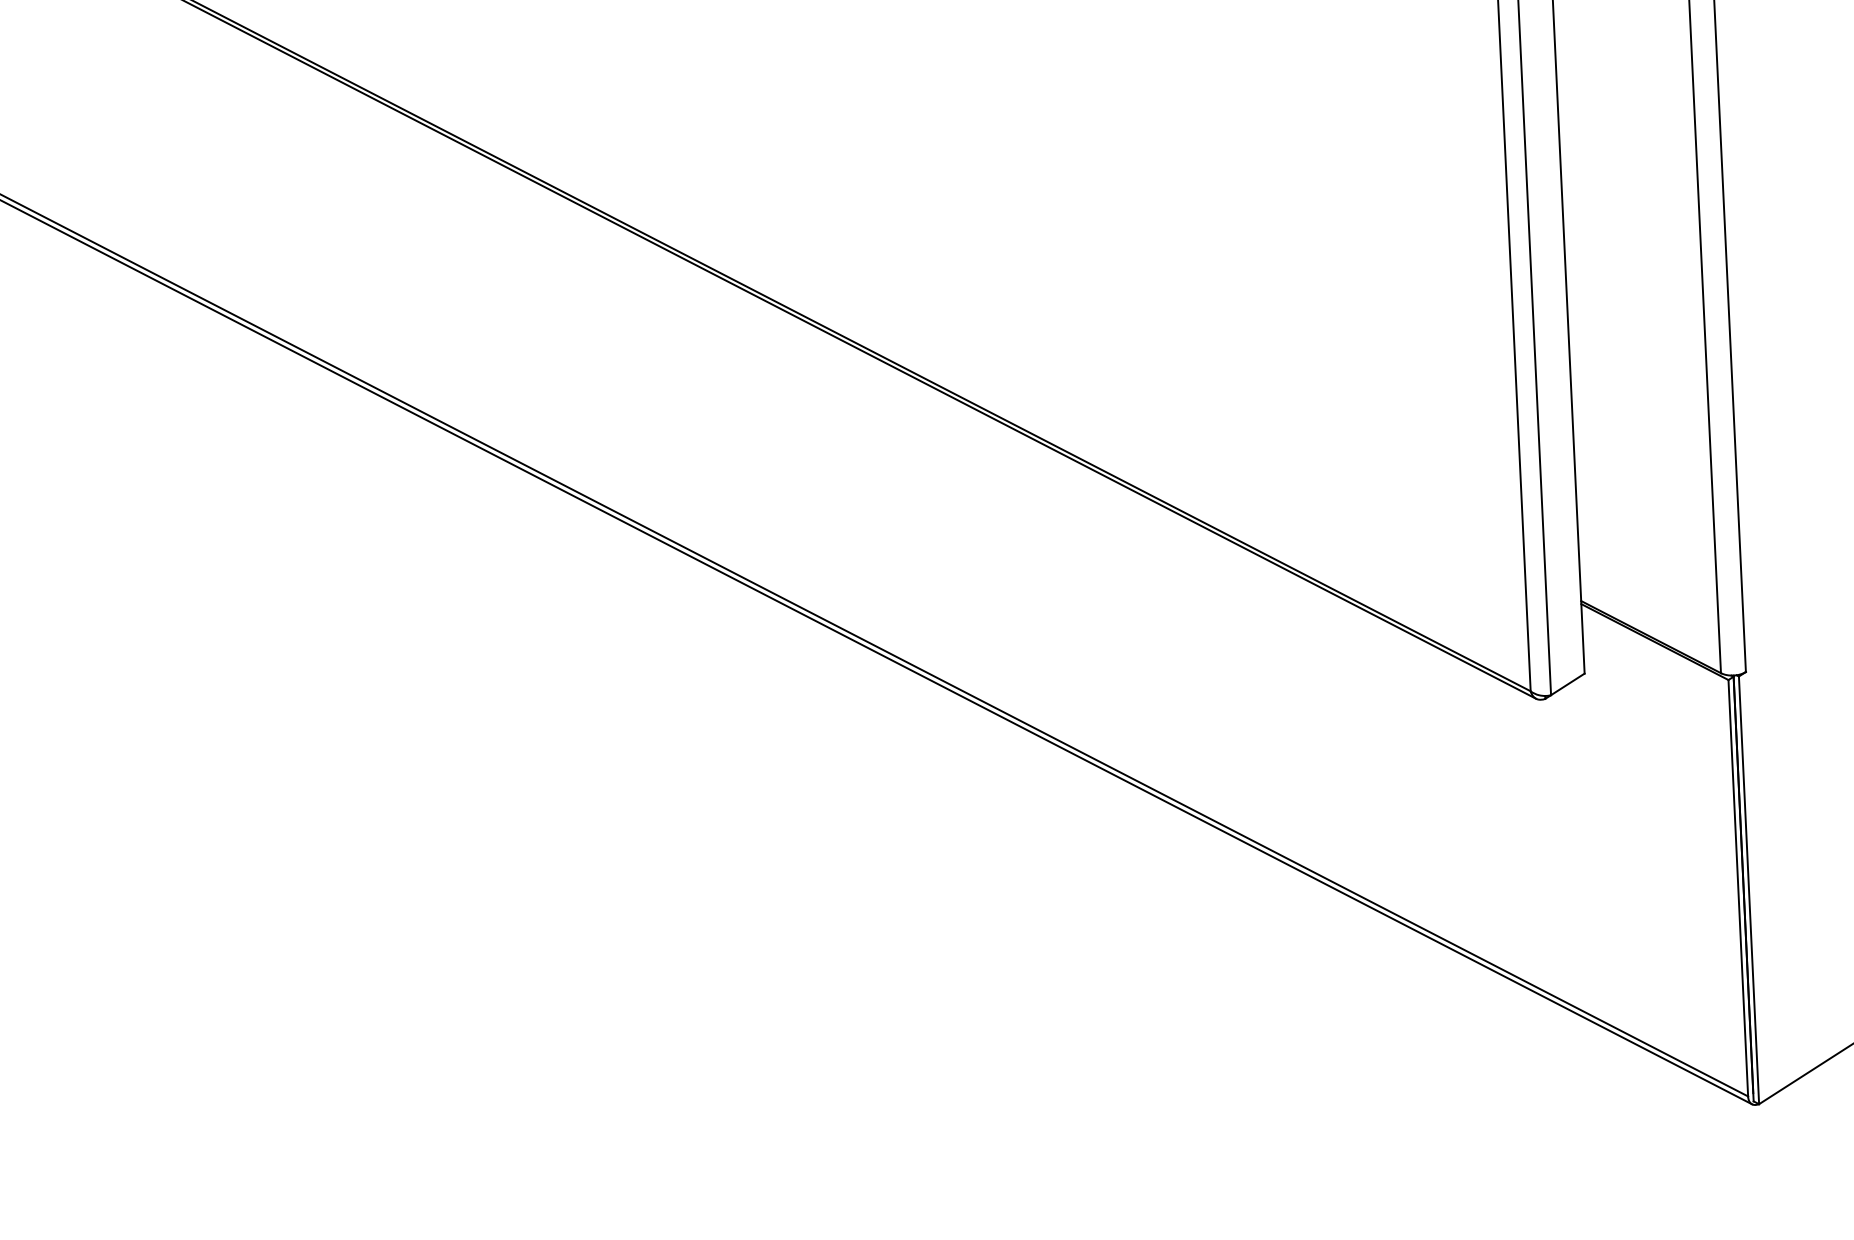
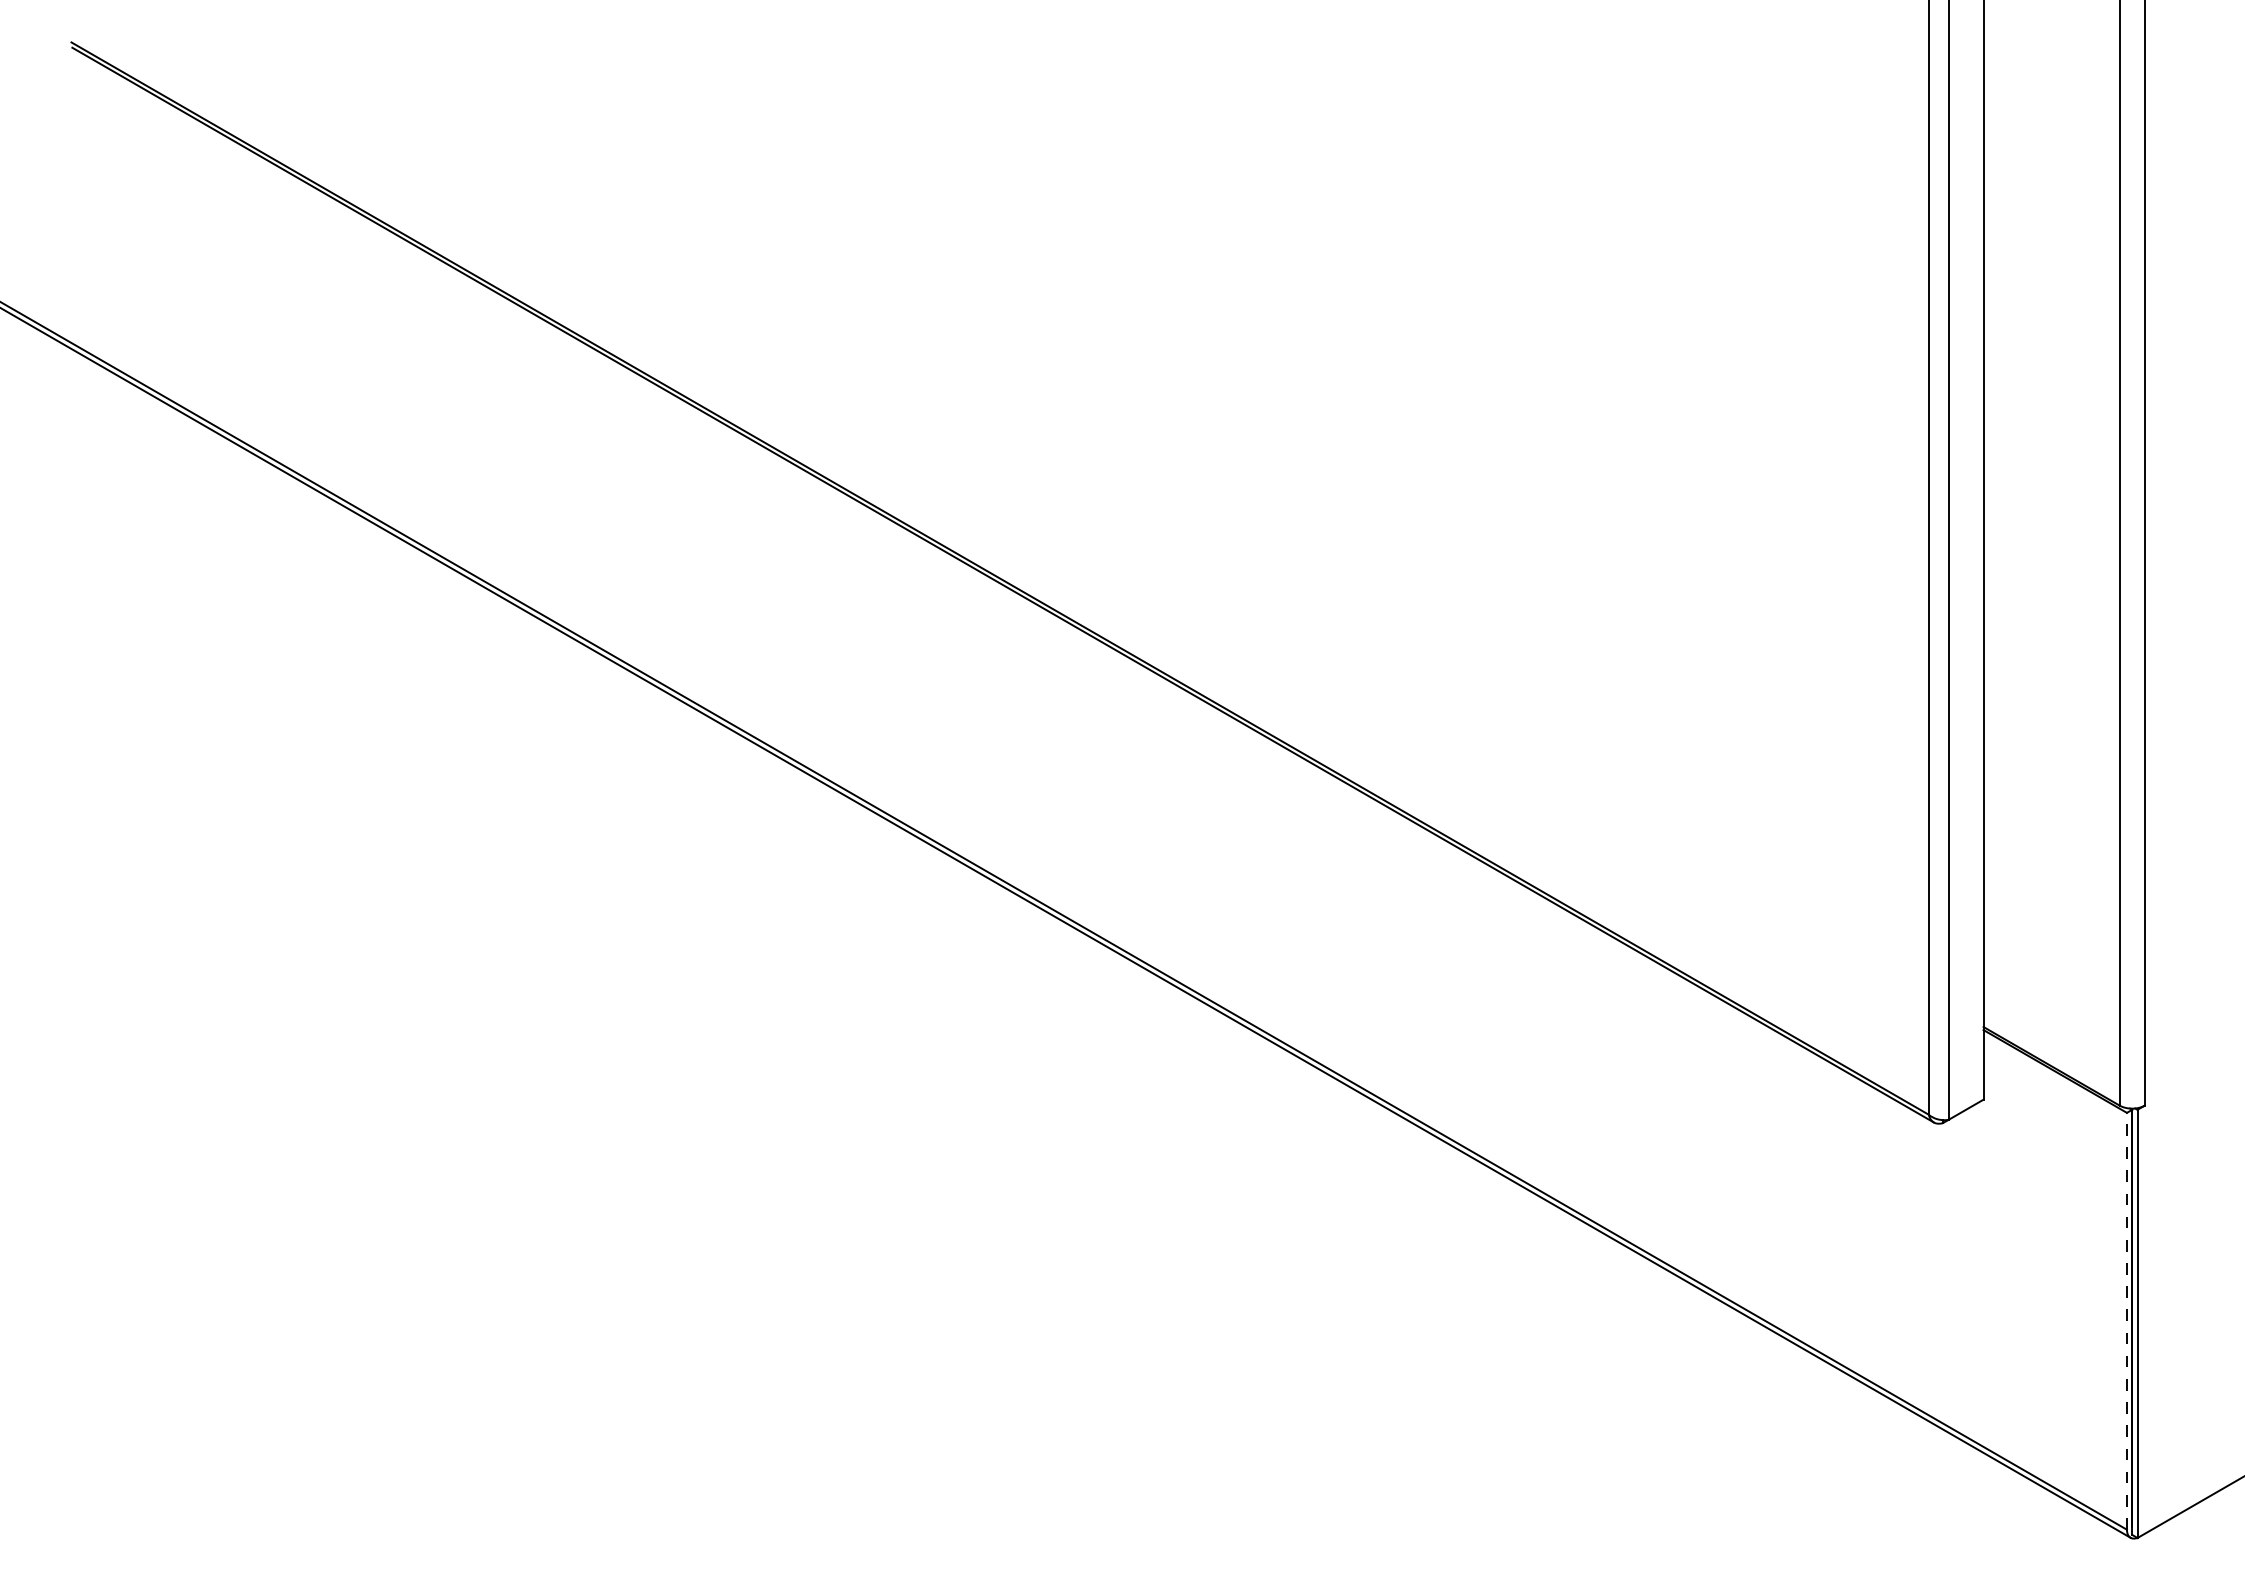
line: (1737, 887) -> (2126, 1320), solid -> dashed

